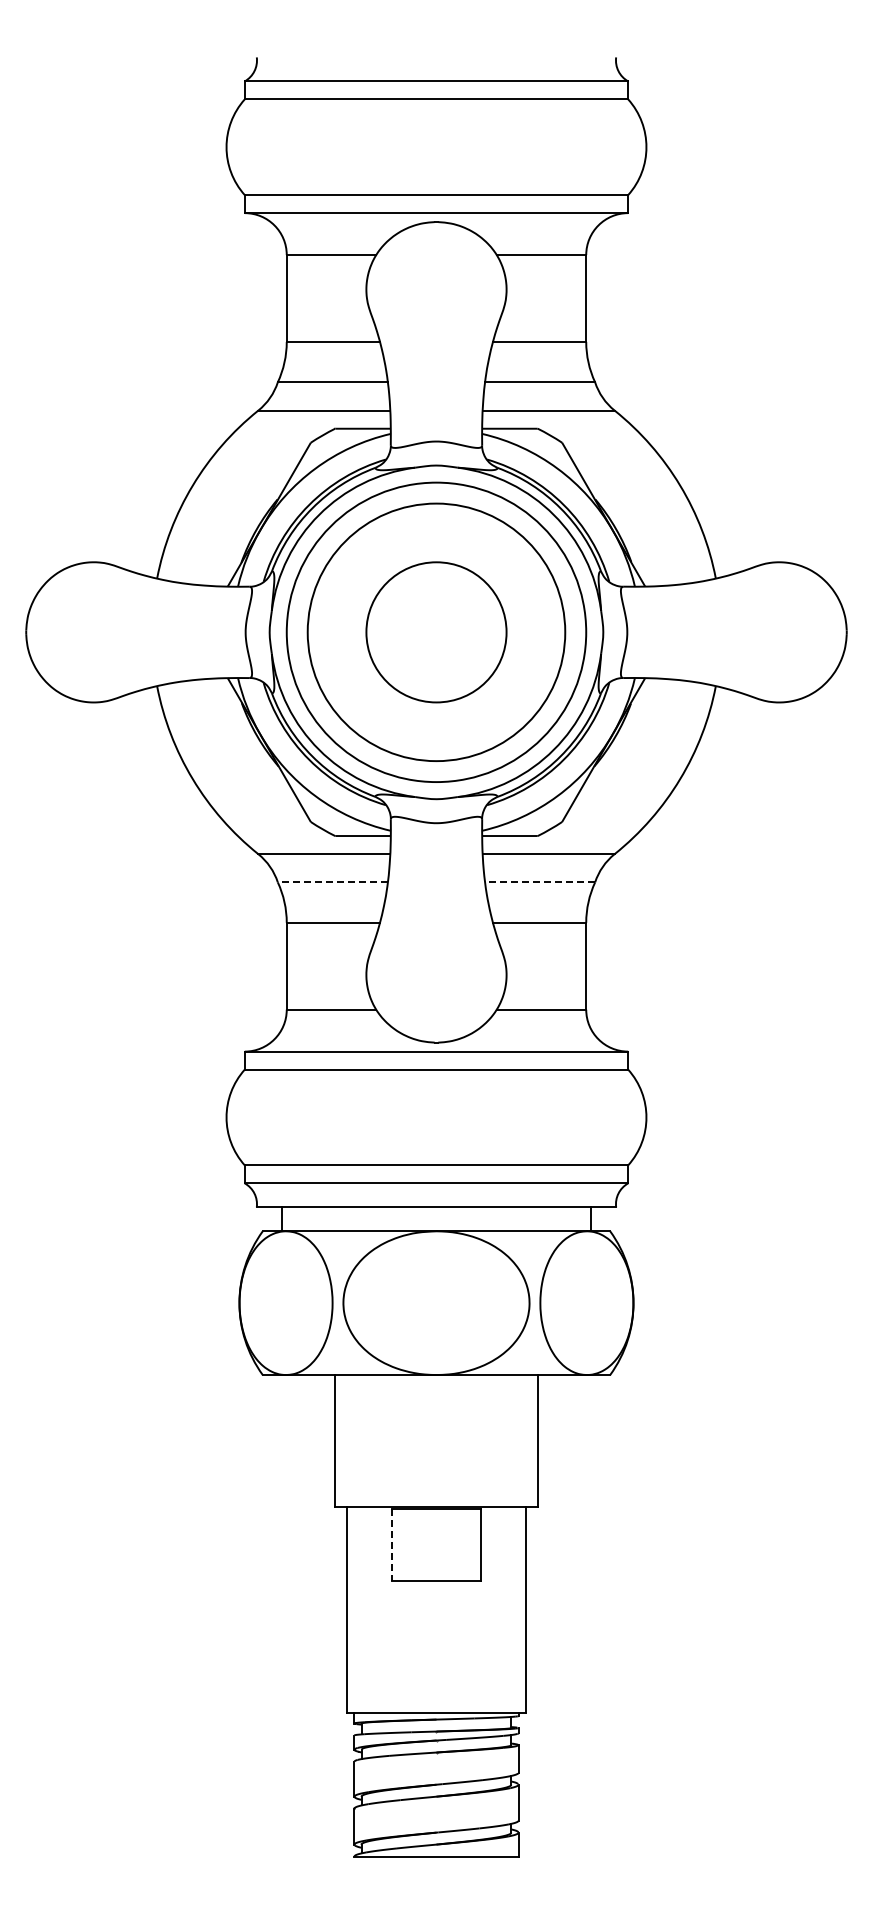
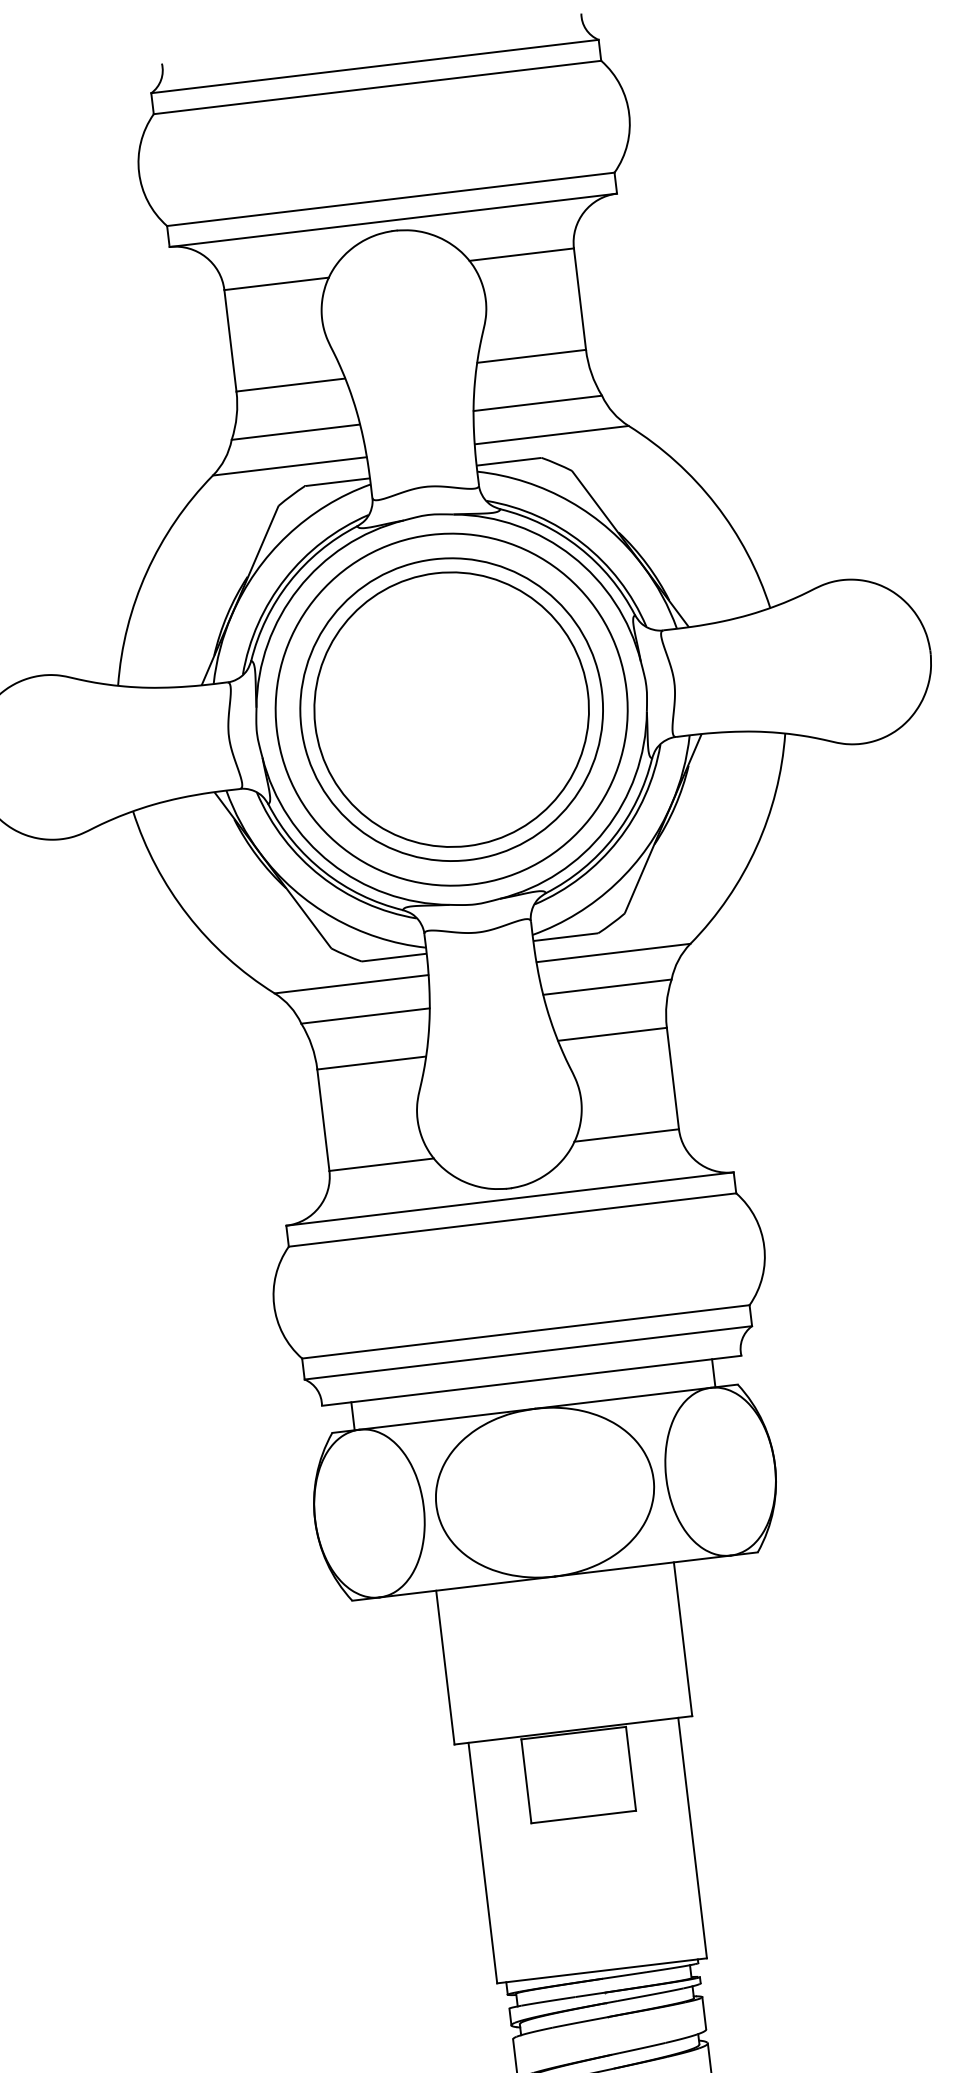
circle: (436, 632) -> (451, 709), size x1.67
line: (332, 882) -> (365, 1016), dashed -> solid
line: (540, 882) -> (607, 987), dashed -> solid
line: (391, 1545) -> (526, 1781), dashed -> solid

